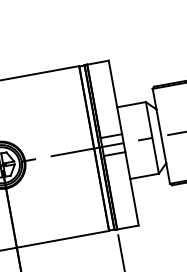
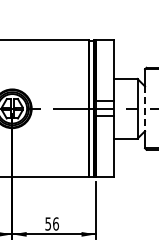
line: (162, 137) -> (145, 109), solid -> dashed

